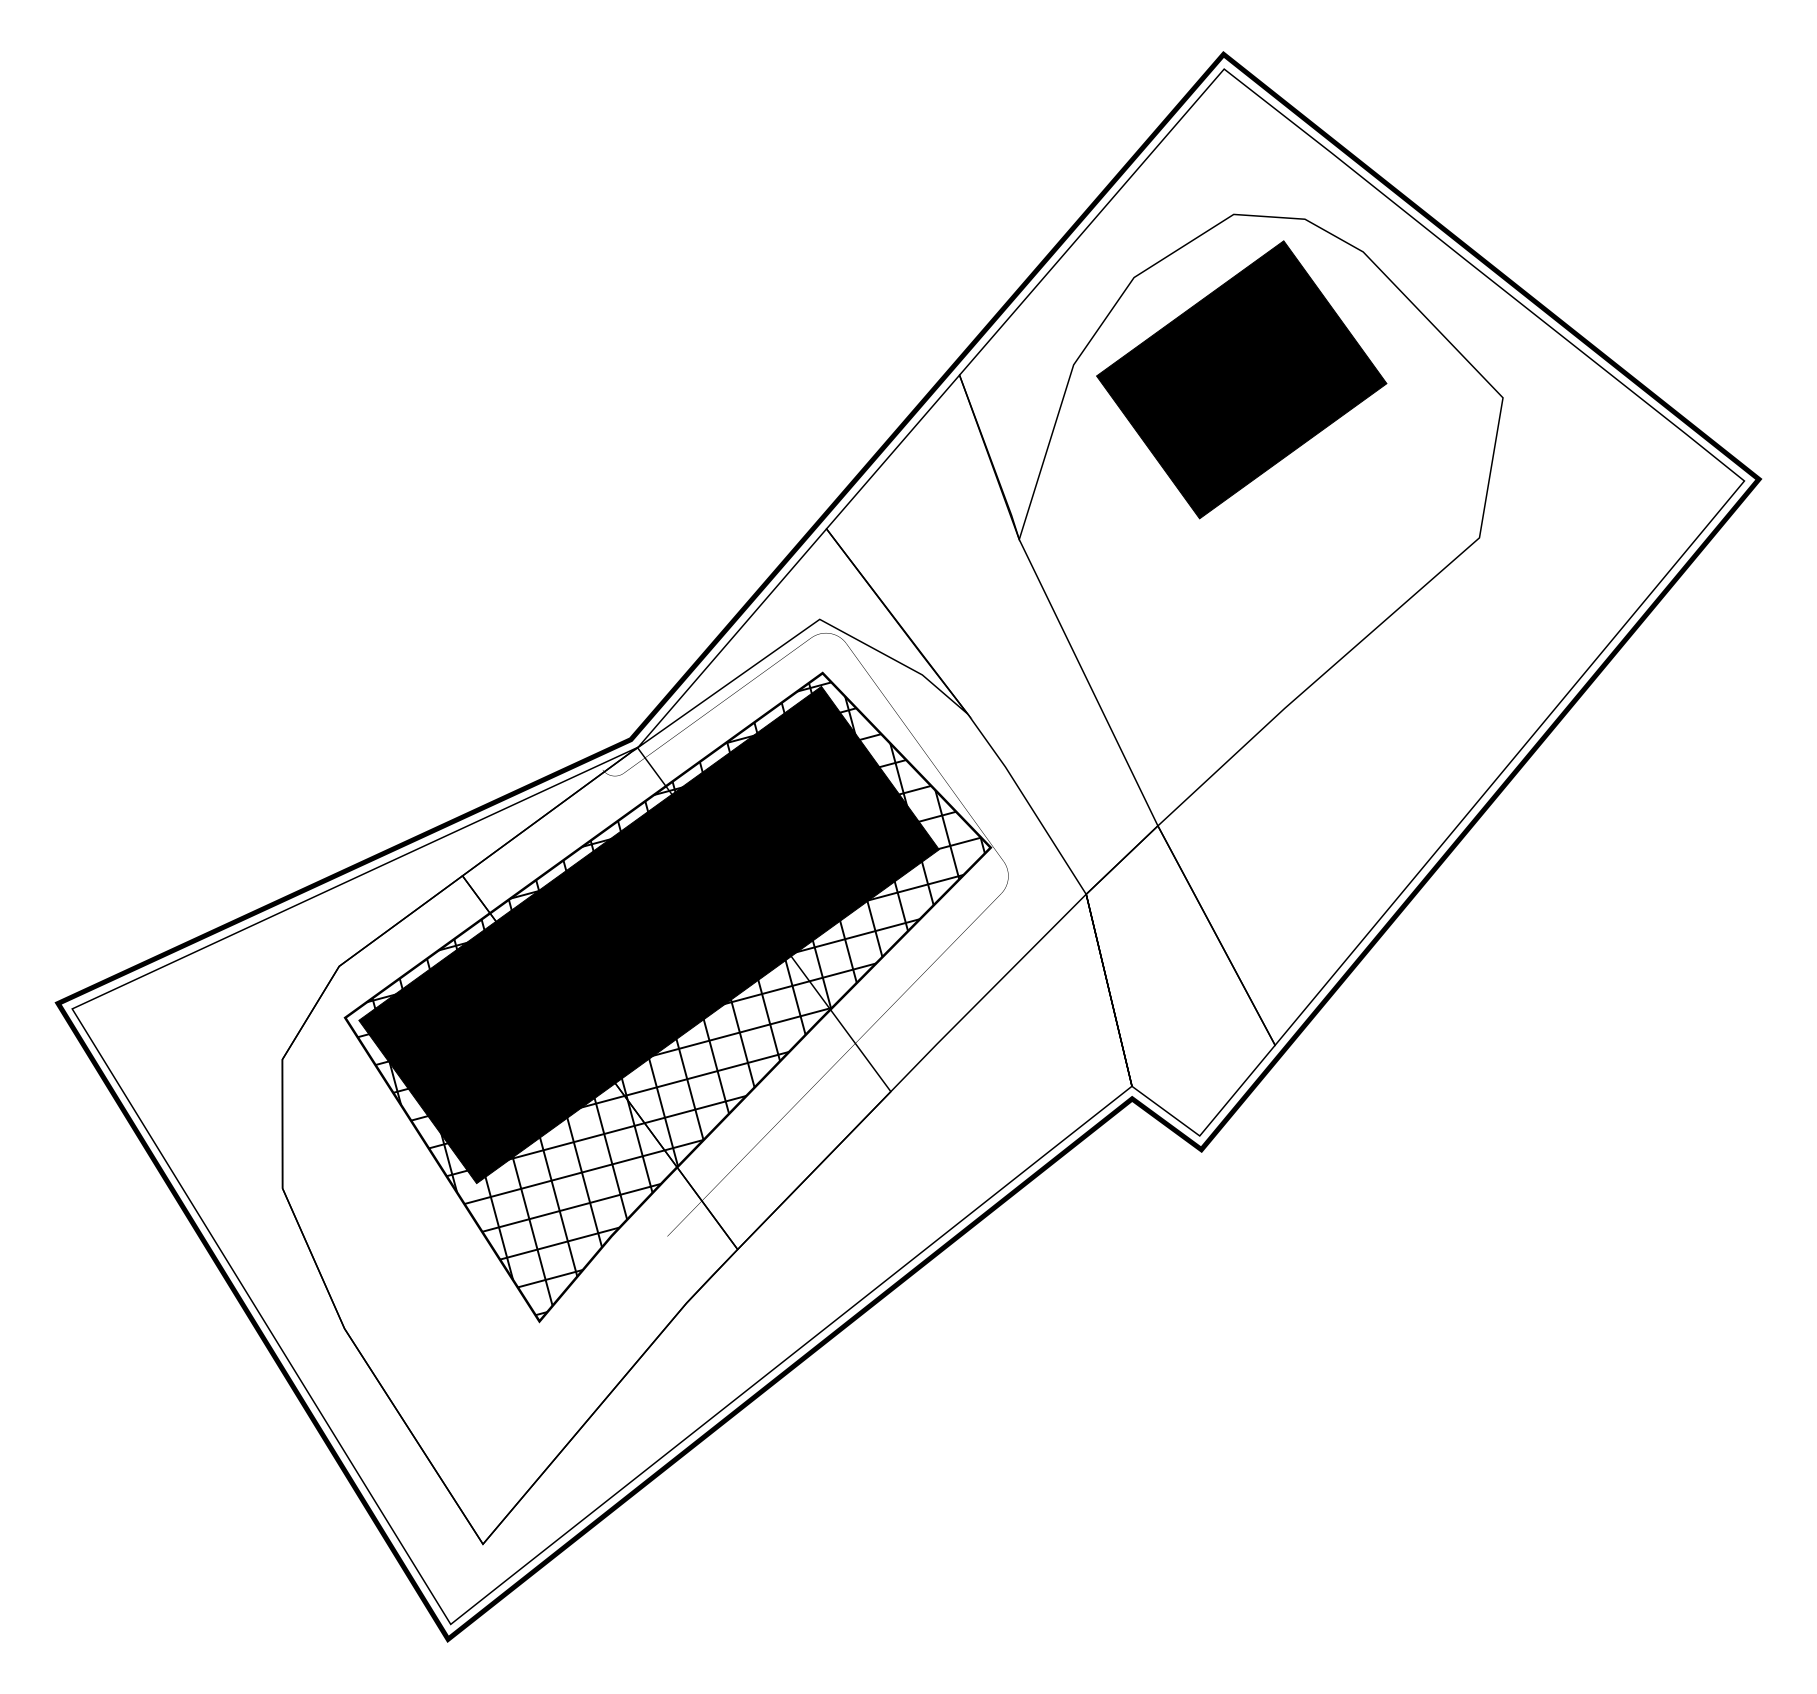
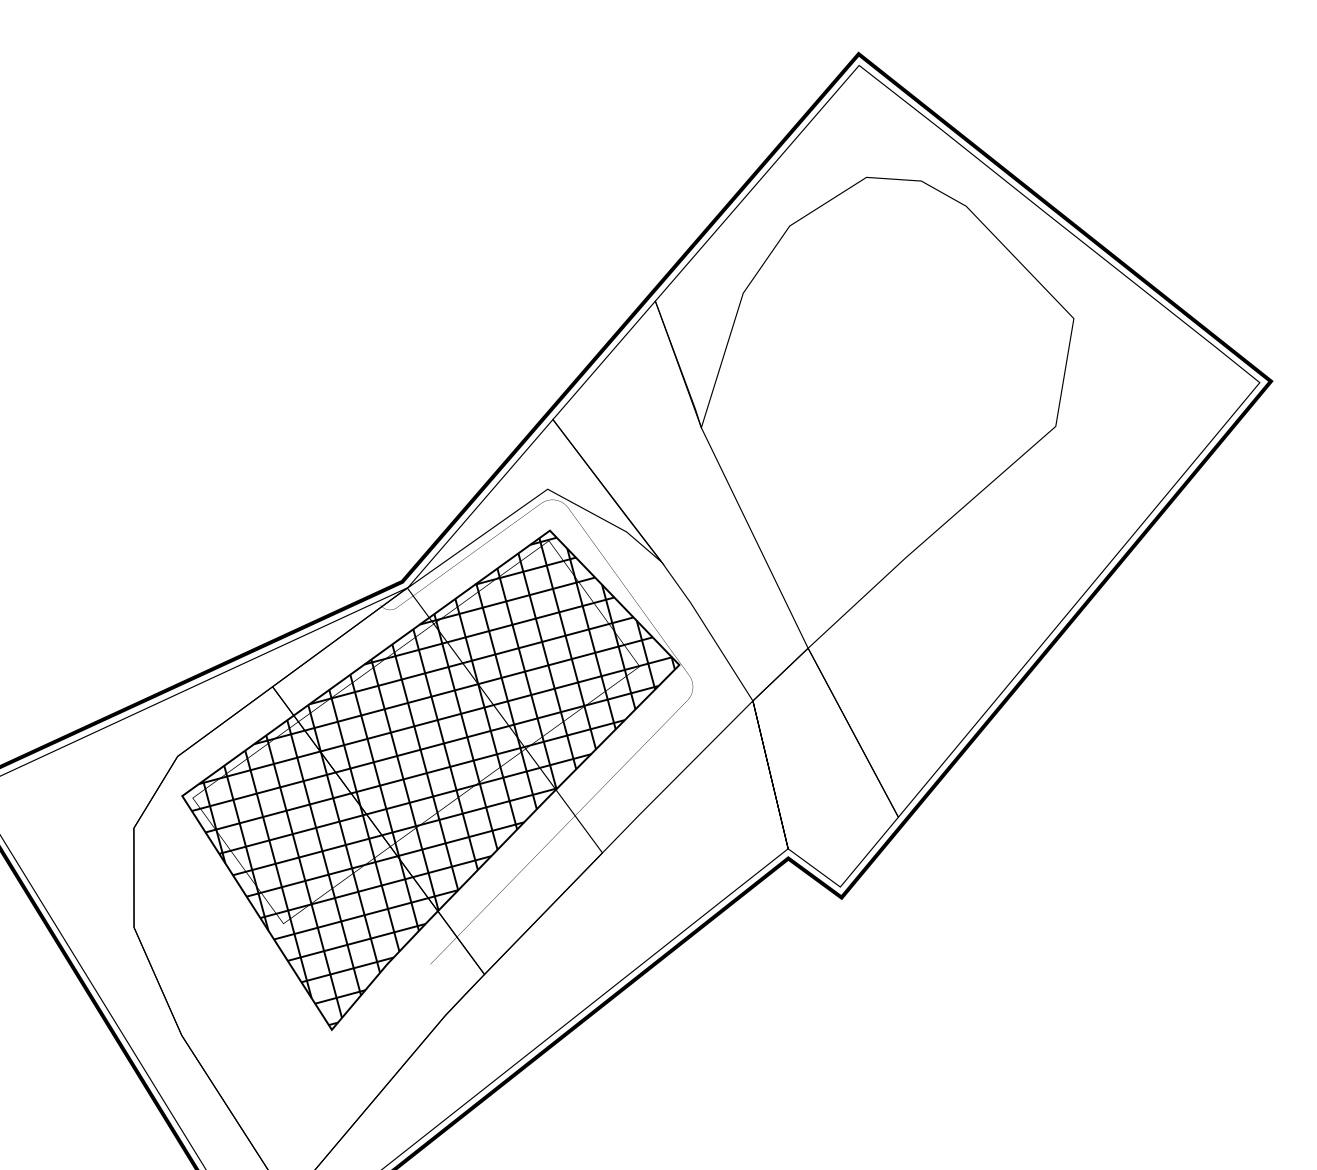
part: (1241, 379) -> (872, 304), removed
fill: (648, 934) -> (415, 731), removed

